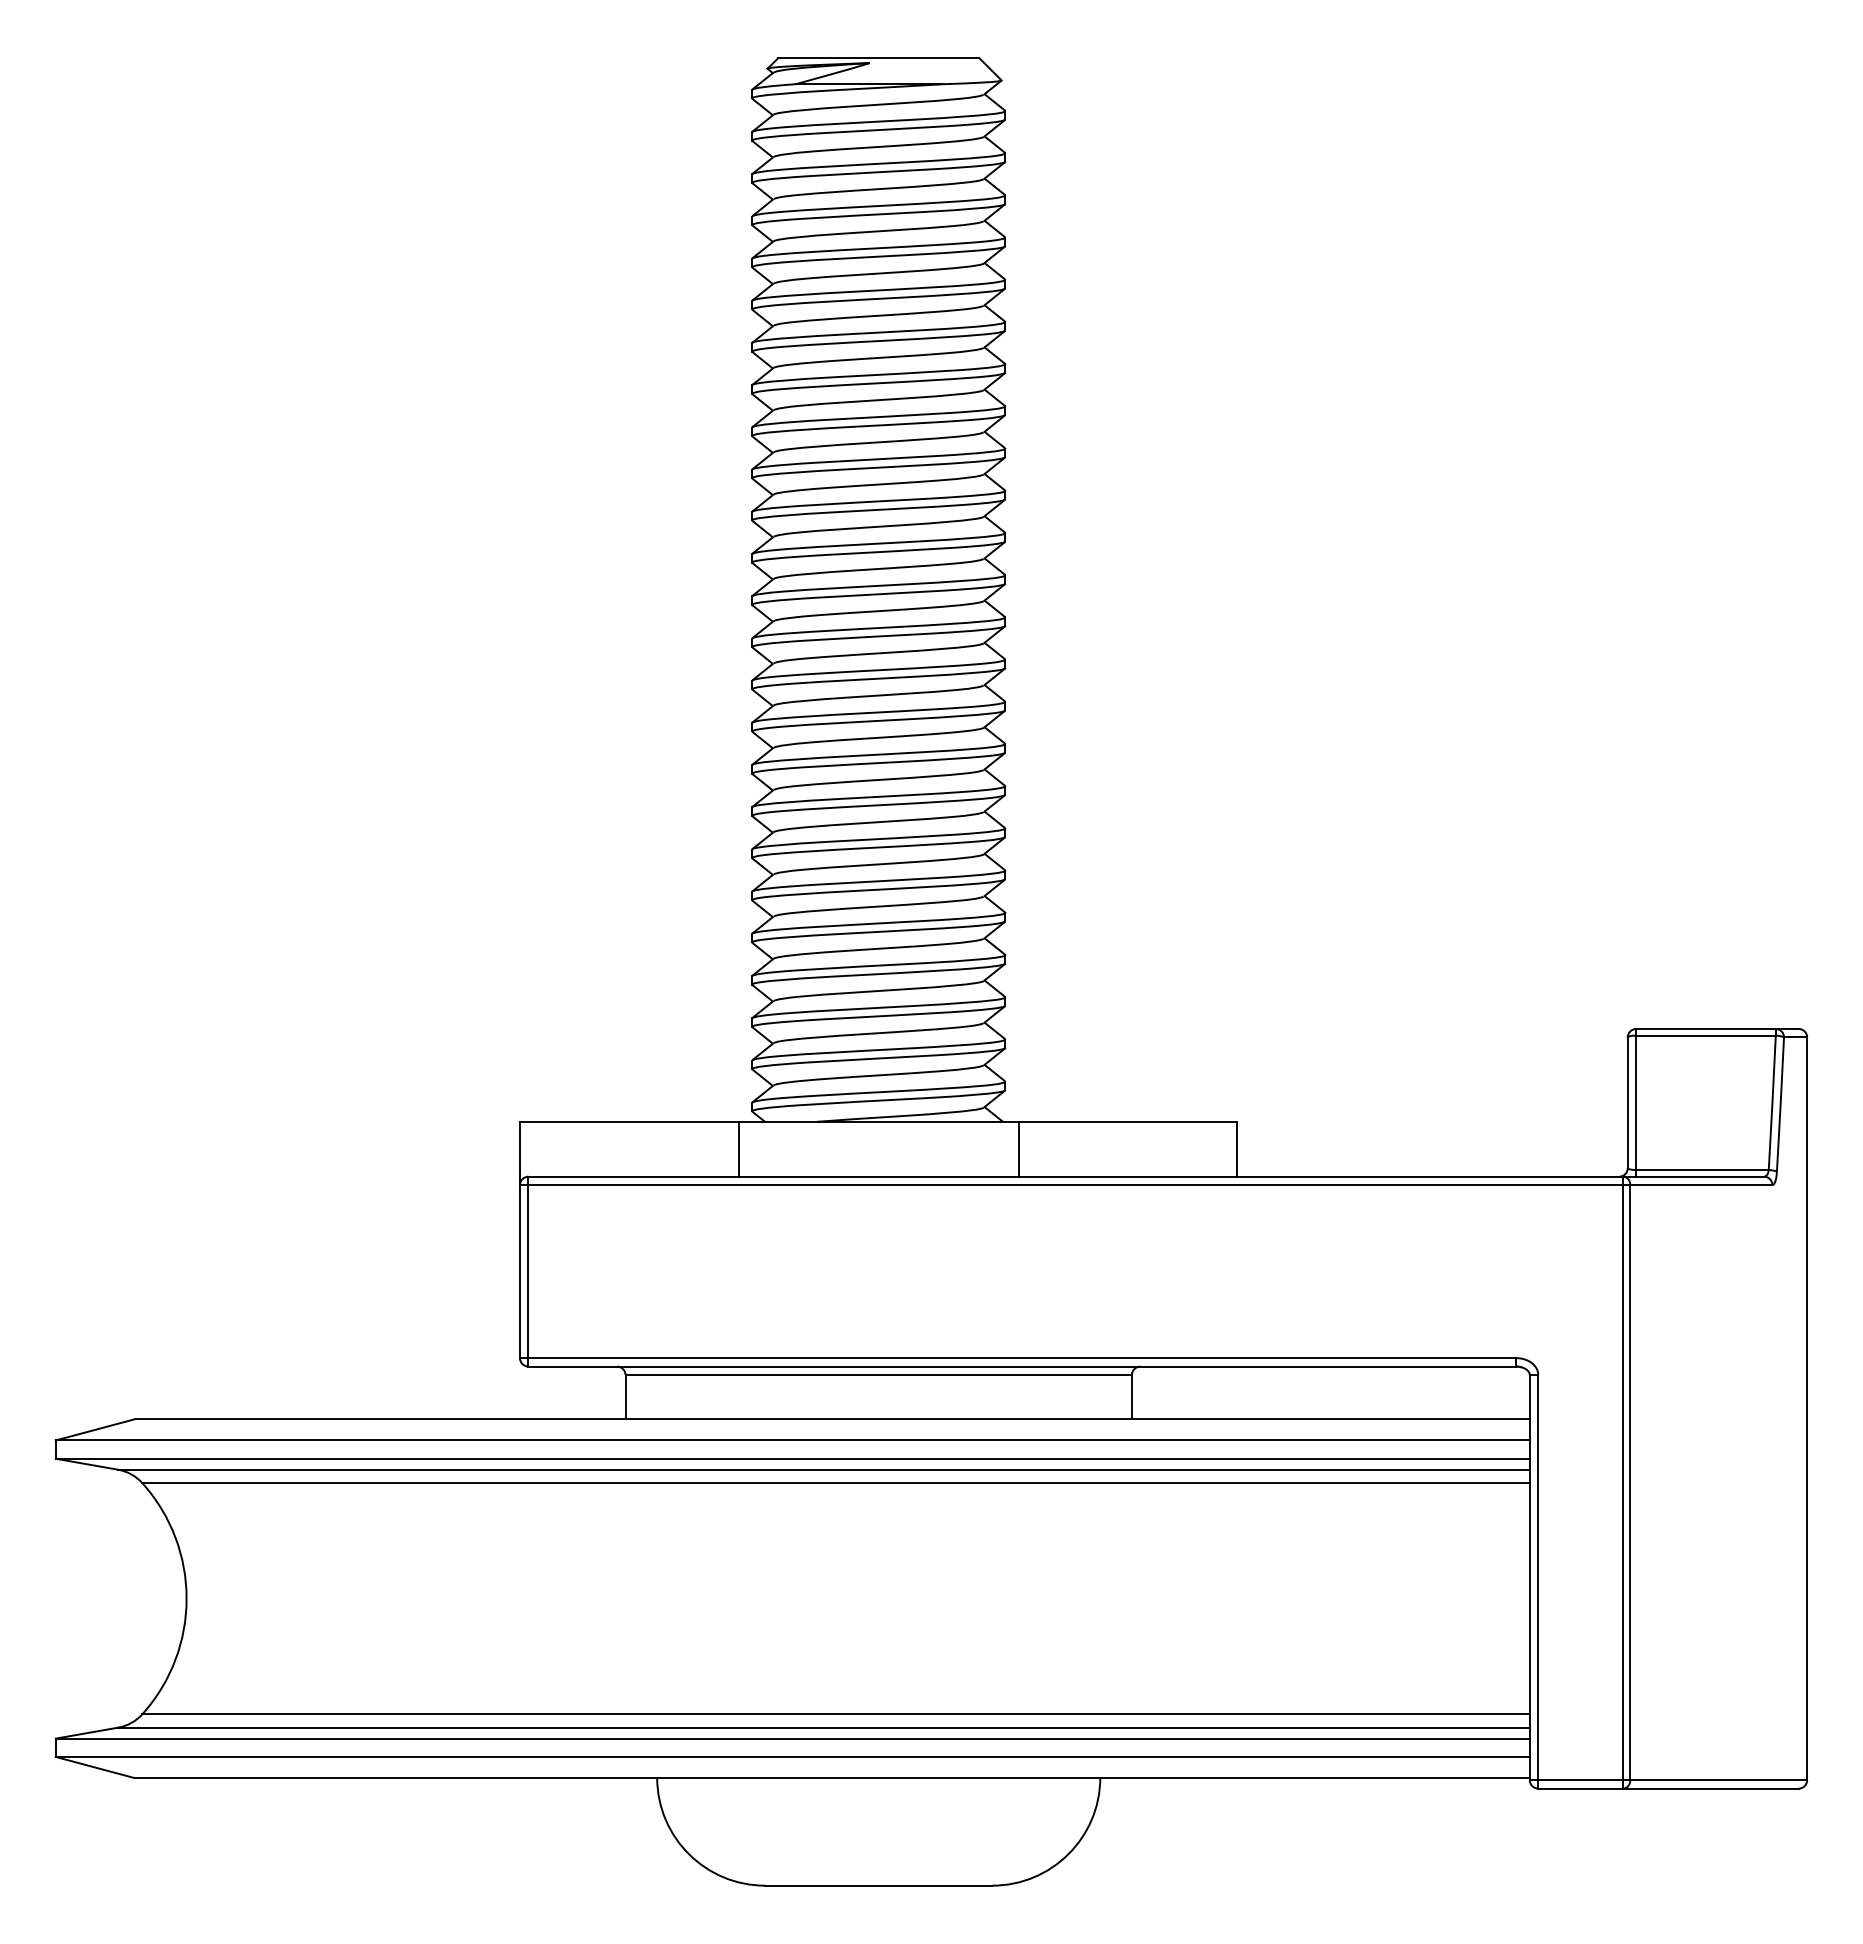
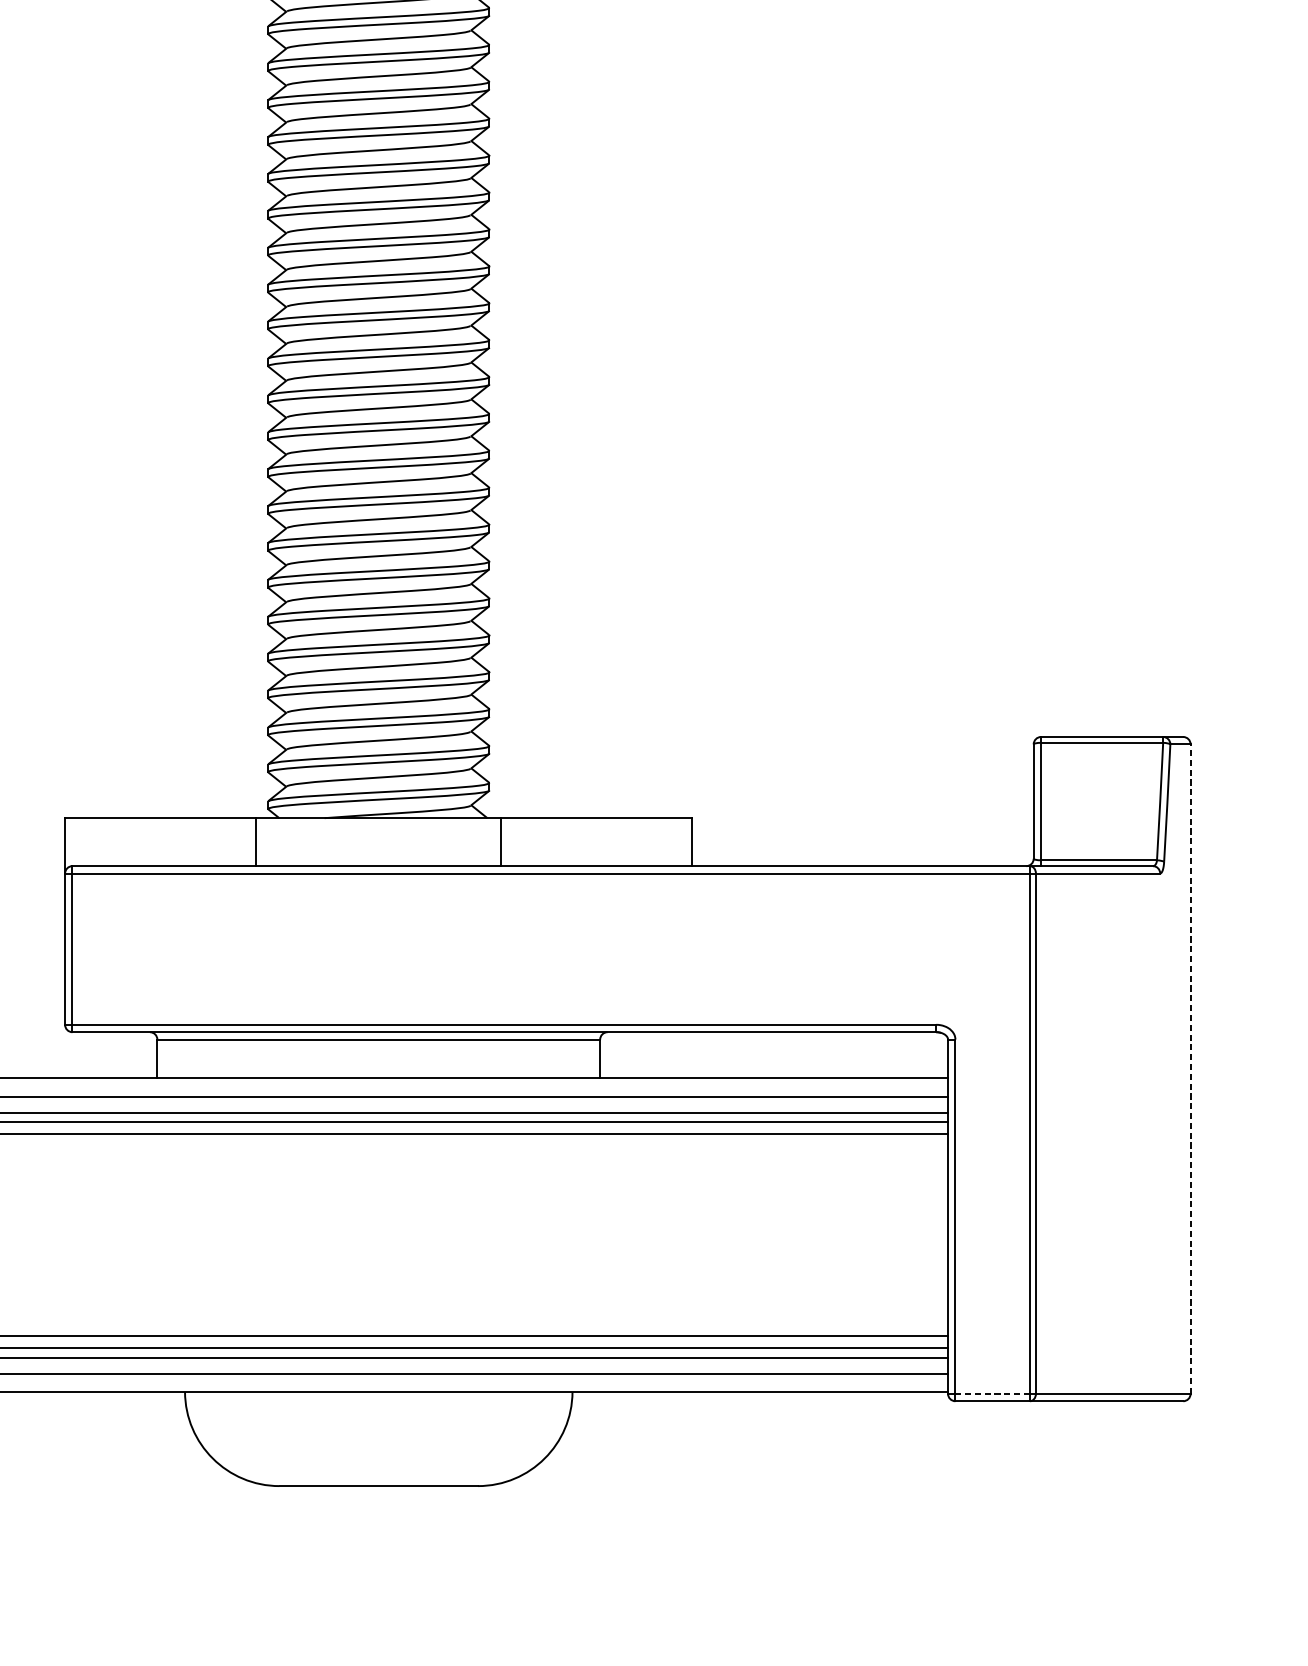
line: (1807, 1408) -> (1190, 1068), solid -> dashed
line: (1580, 1780) -> (992, 1394), solid -> dashed

